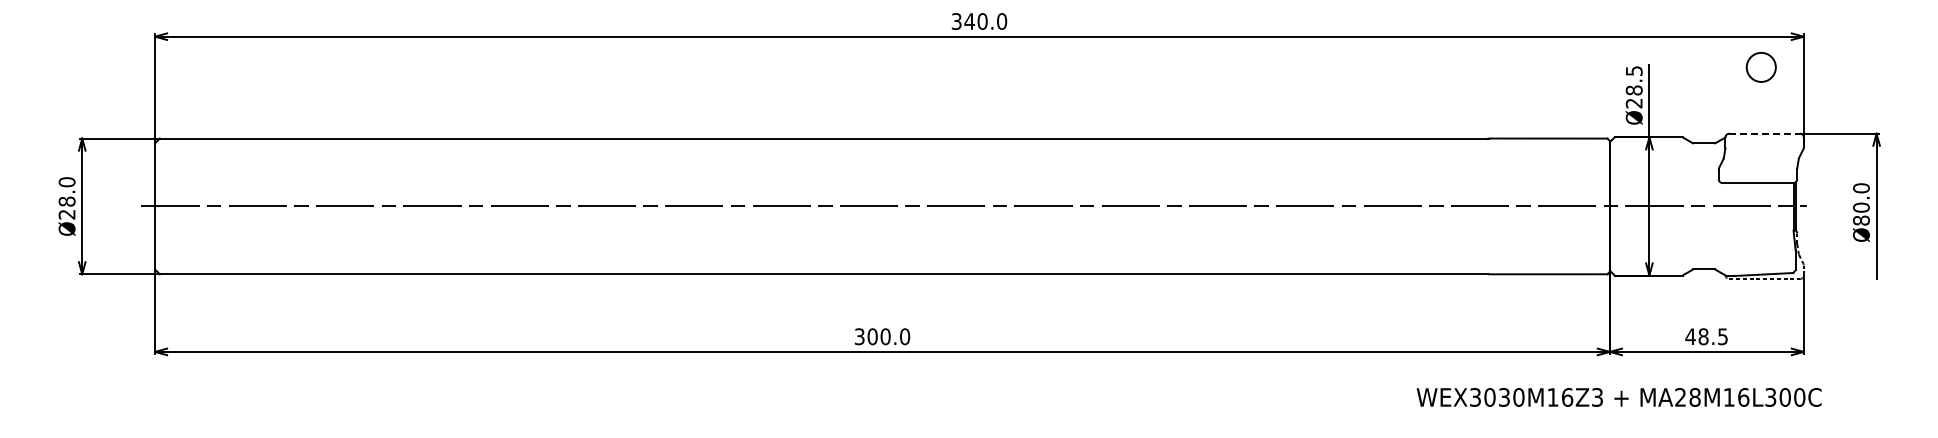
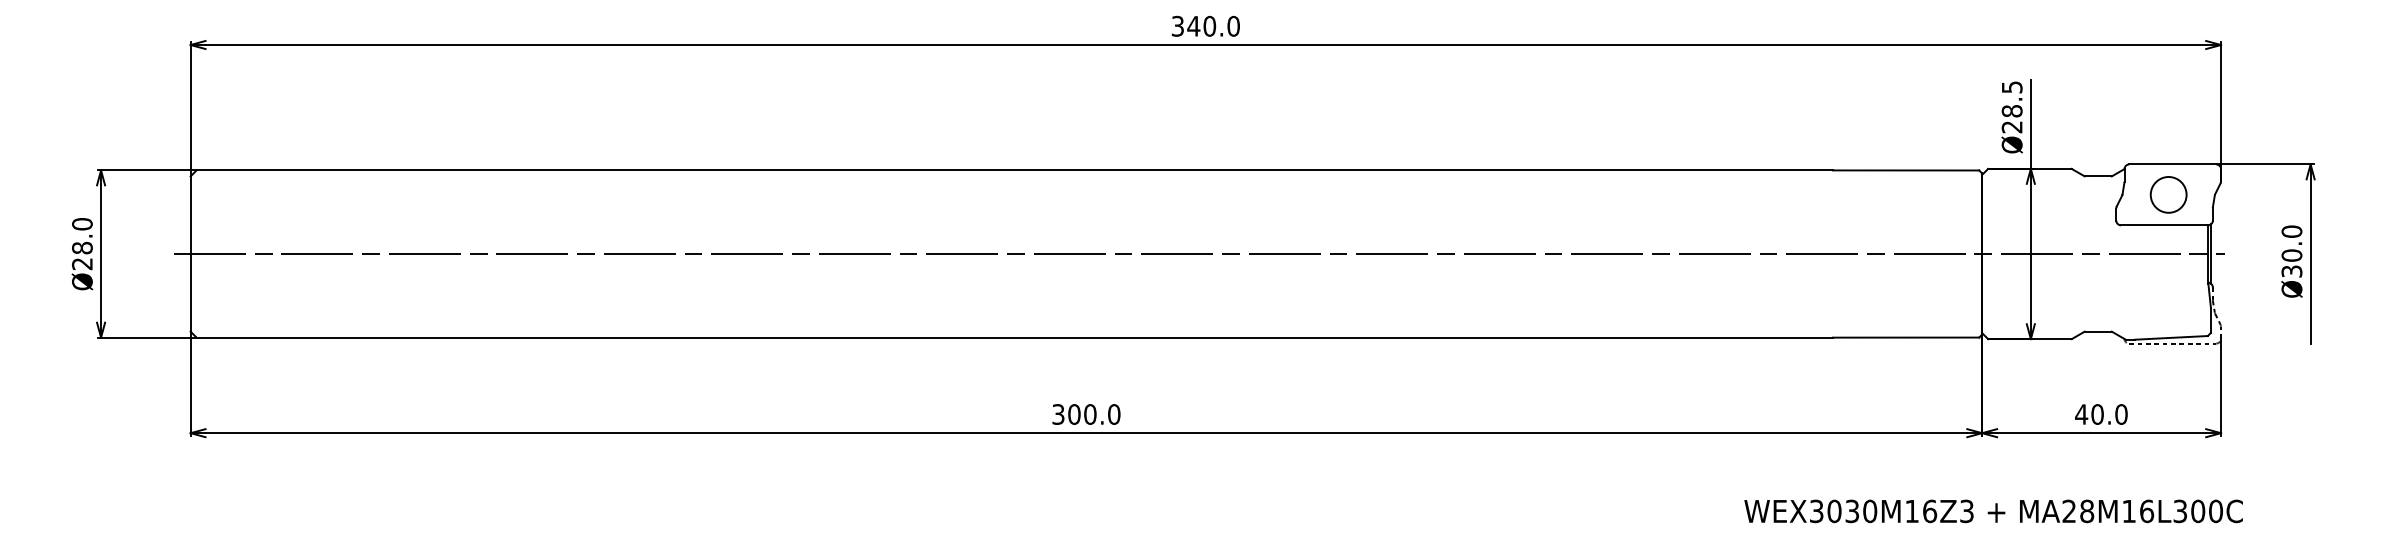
circle: (1760, 67) -> (2167, 195), moved
line: (1765, 133) -> (2173, 164), dashed -> solid
text: (1861, 220) -> (2292, 271), Ø80.0 -> Ø30.0
text: (1713, 336) -> (2109, 414), 48.5 -> 40.0
text: (1618, 397) -> (1992, 511), moved

